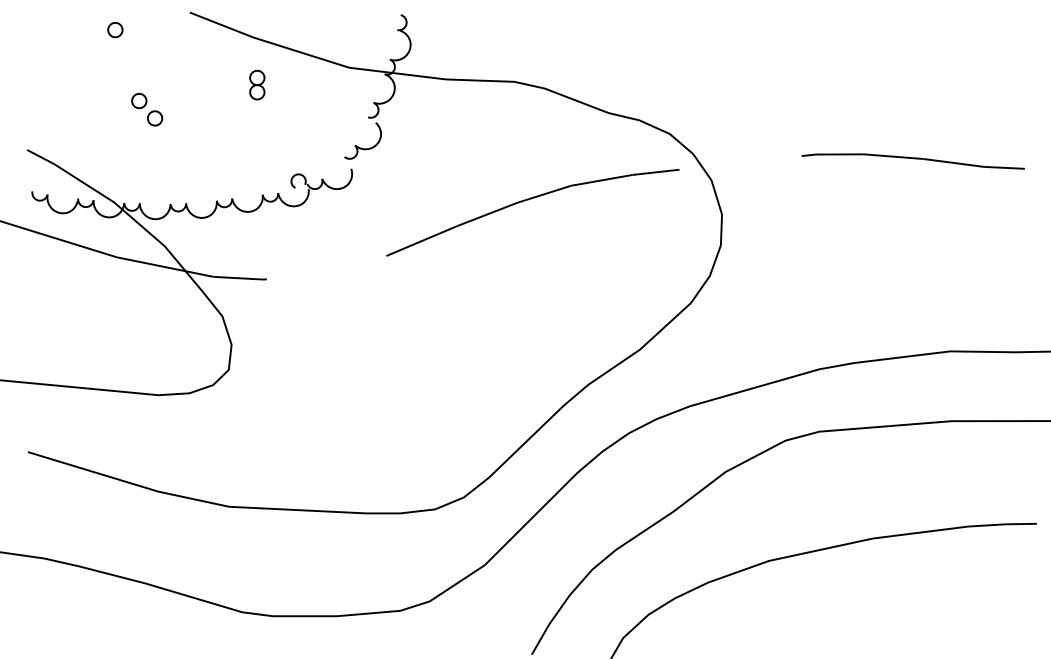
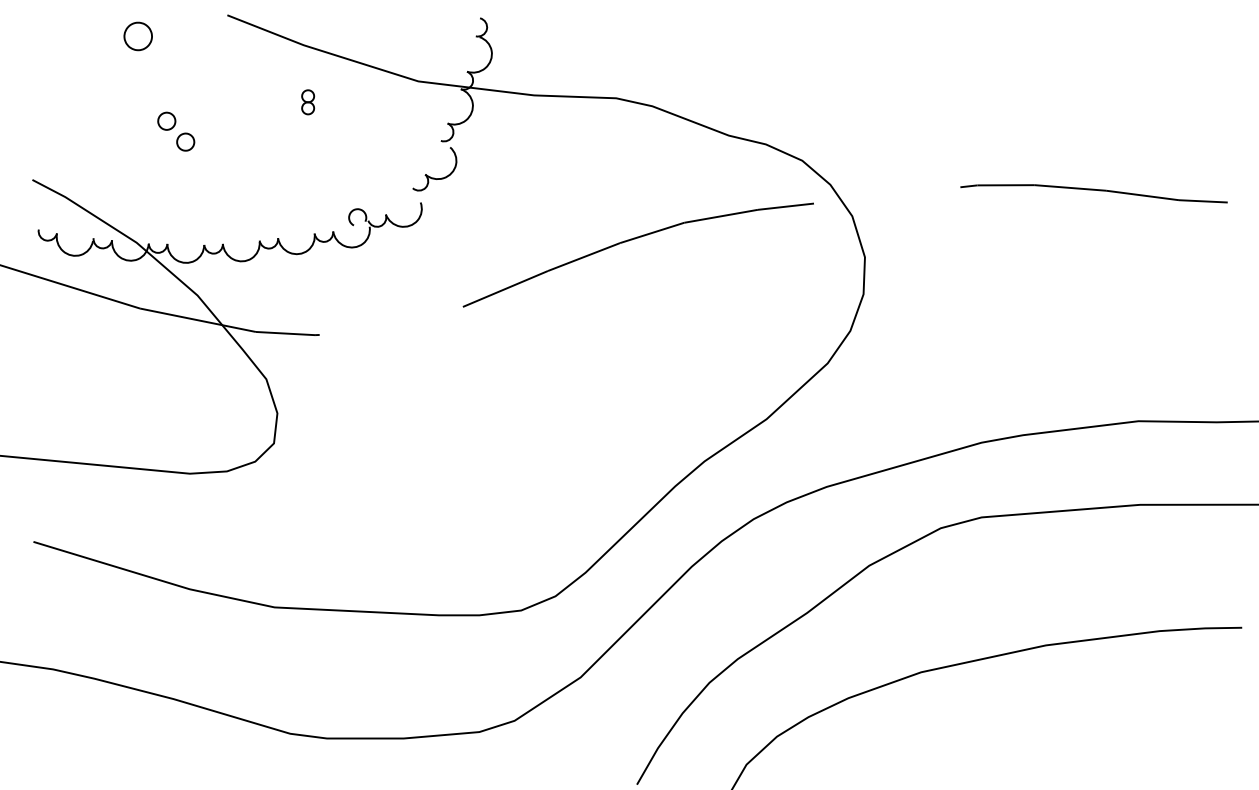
part: (114, 29) -> (137, 35), size x1.6
part: (256, 85) -> (307, 102), size x0.7

